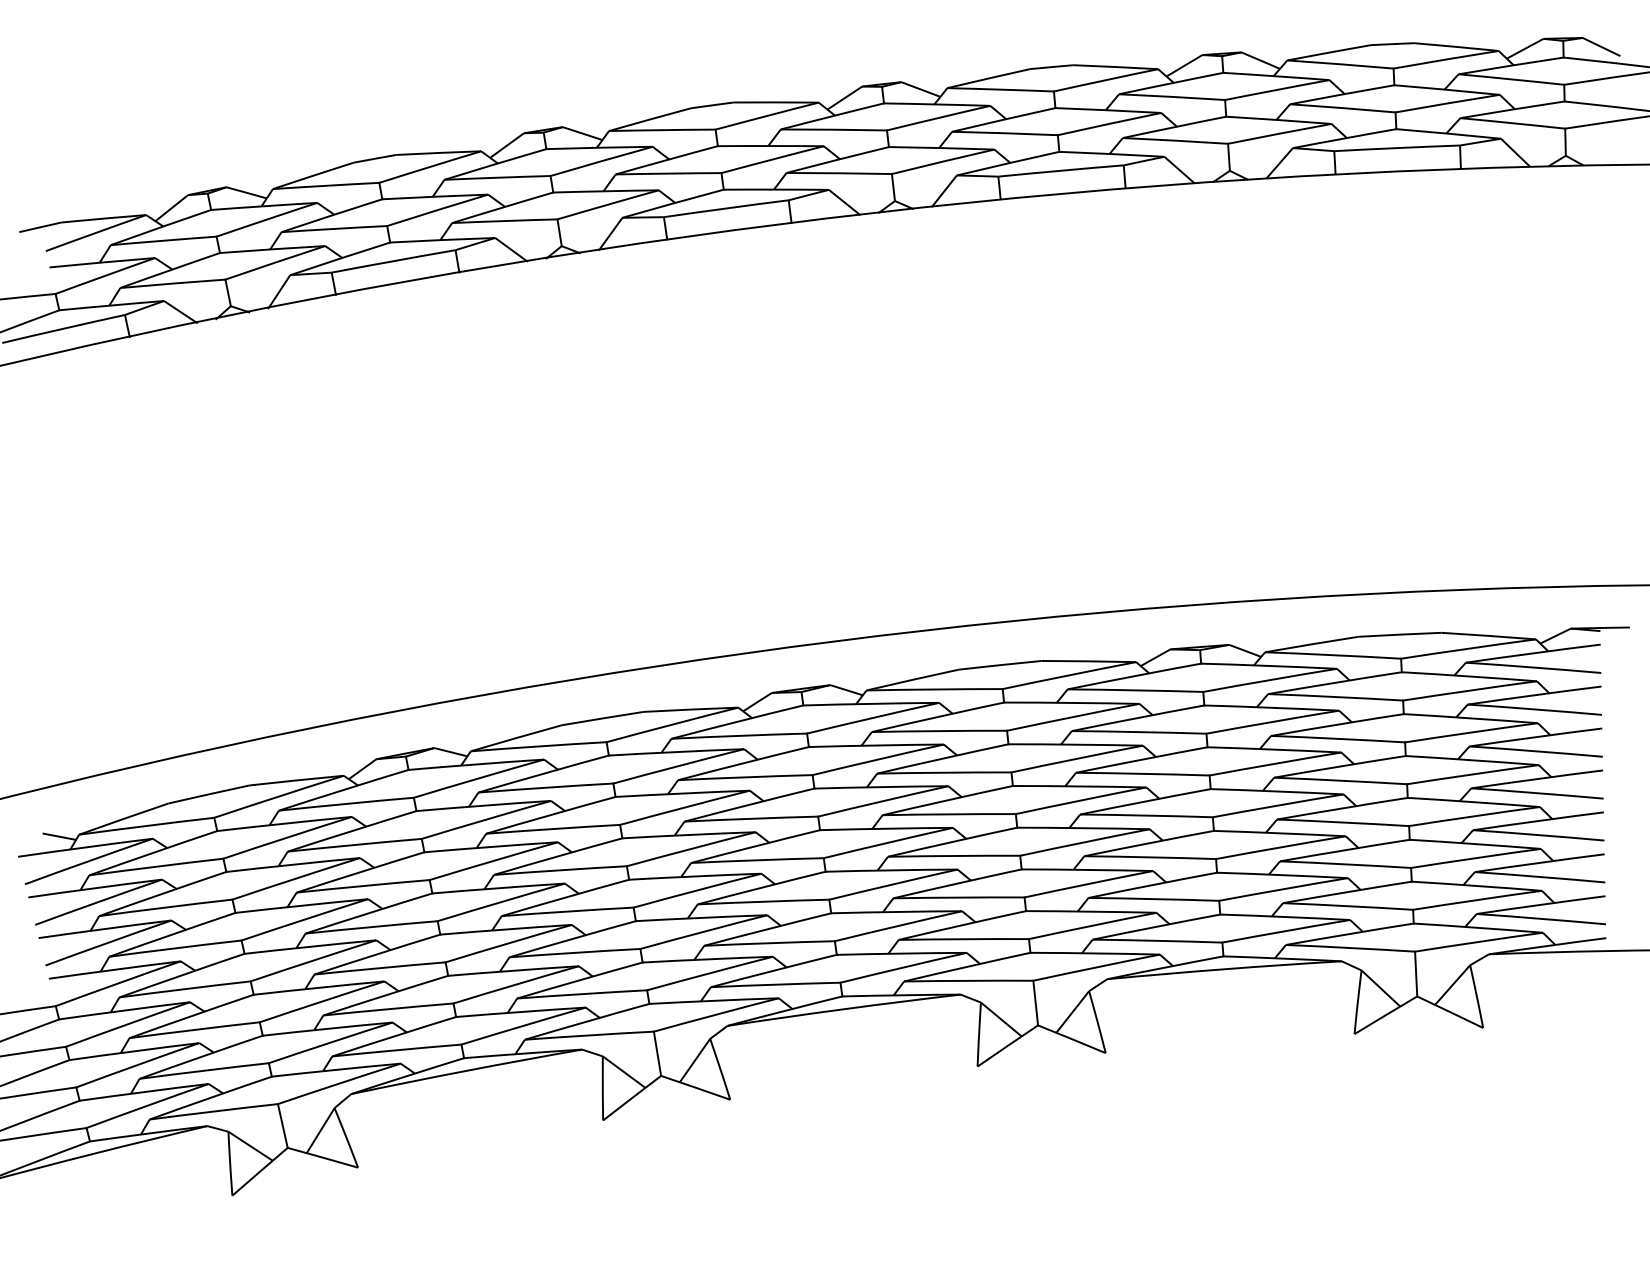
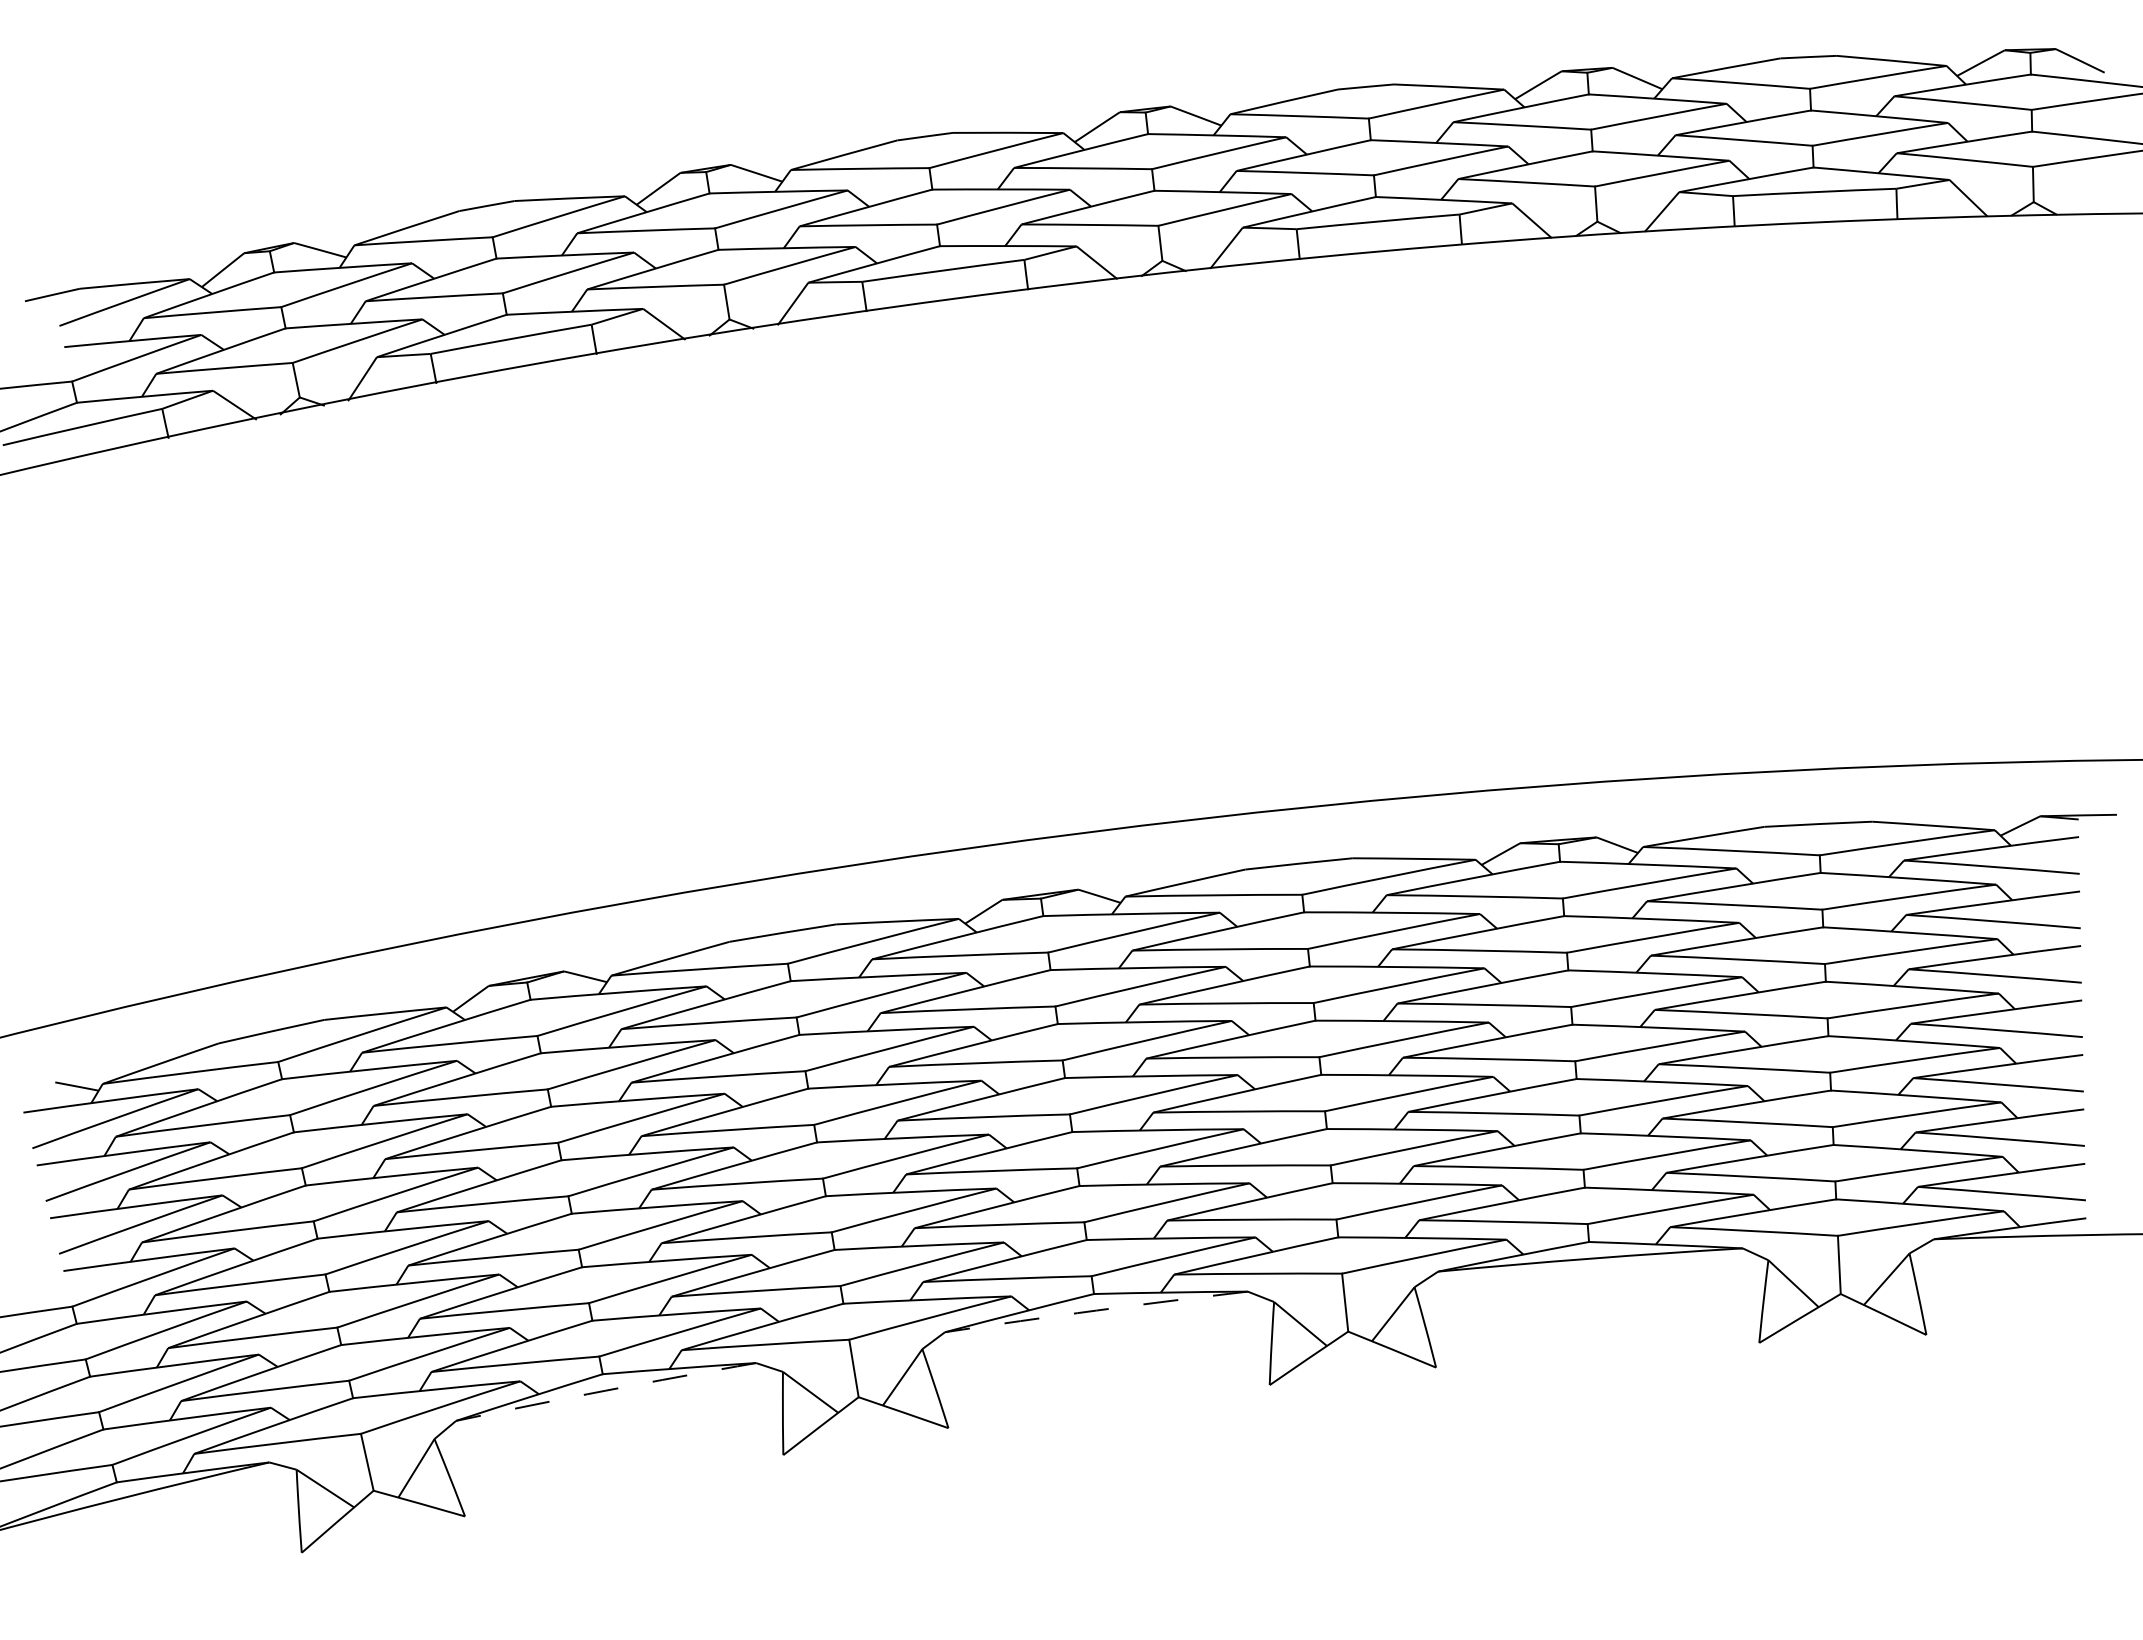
arc: (844, 1009) -> (1096, 1310), solid -> dashed
arc: (466, 1070) -> (605, 1390), solid -> dashed

